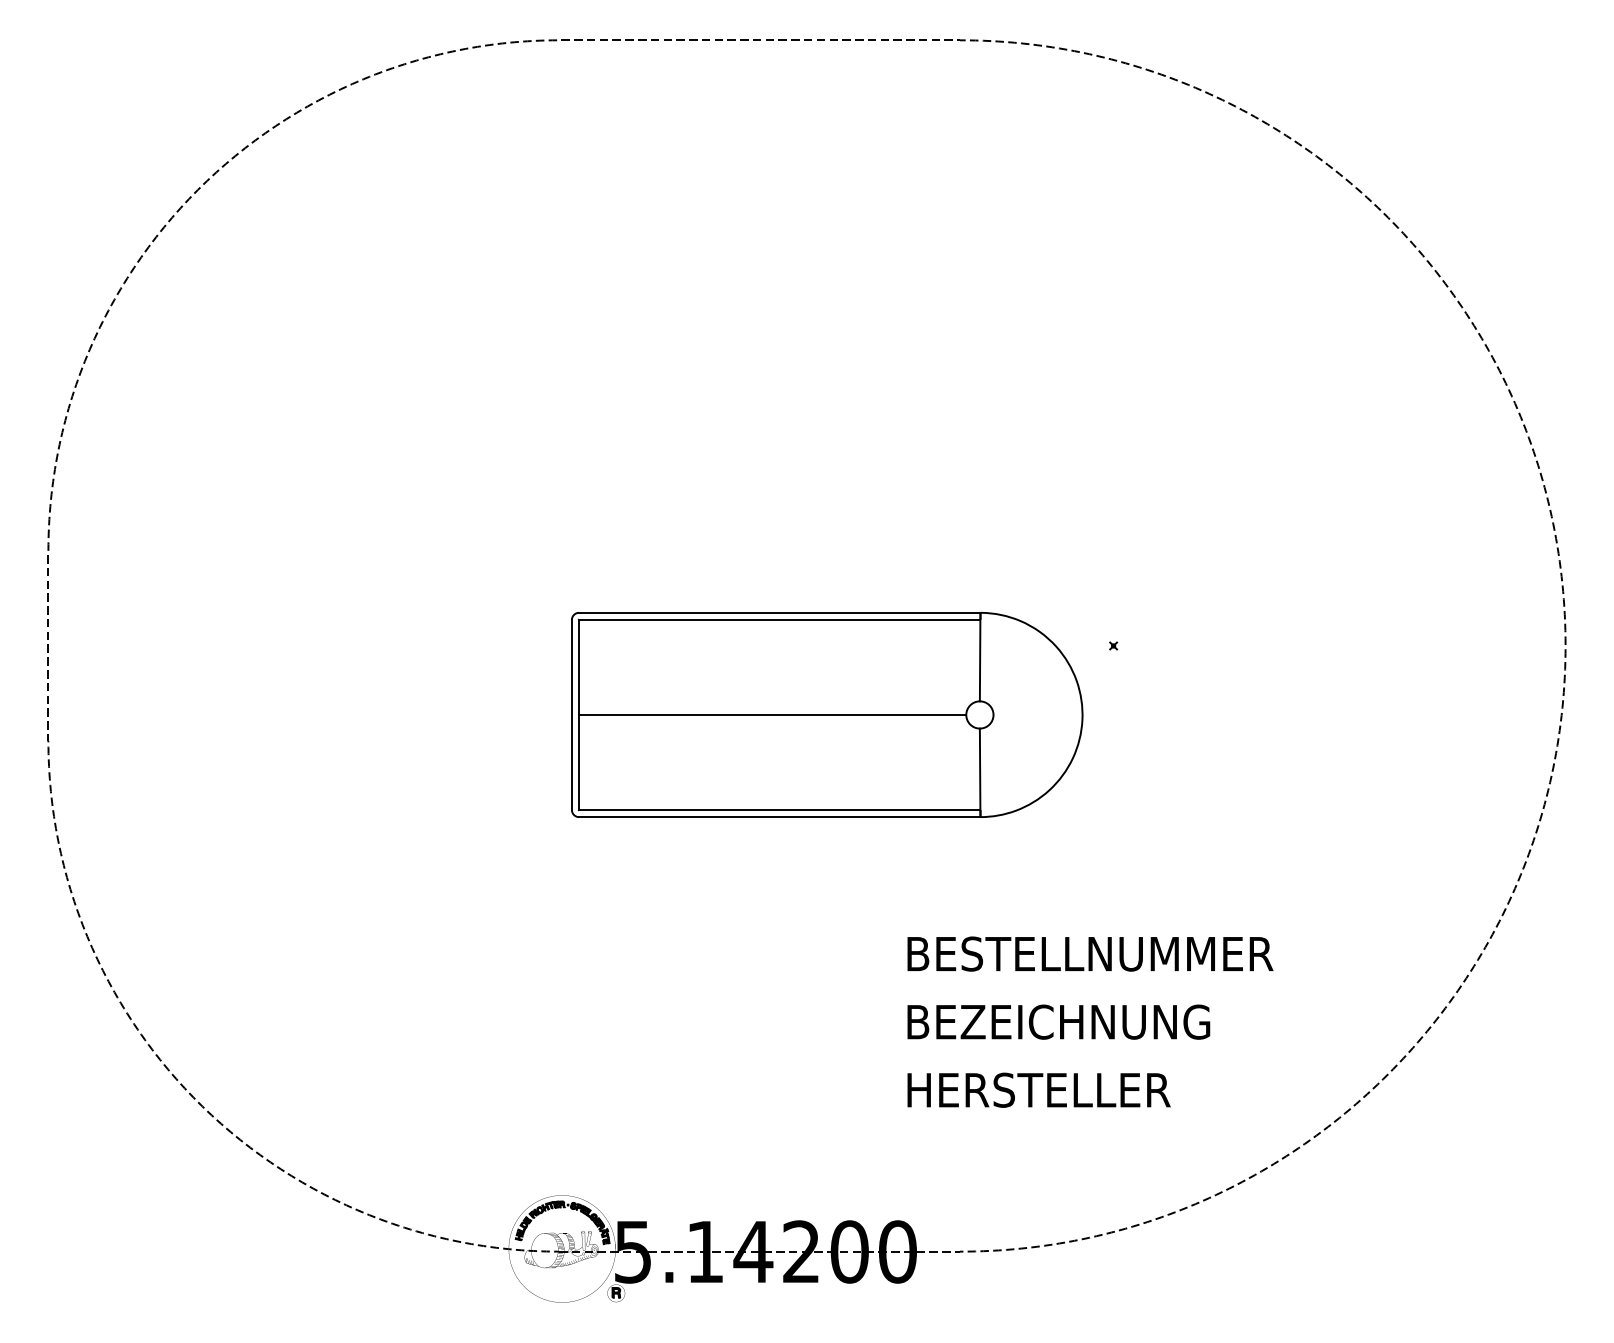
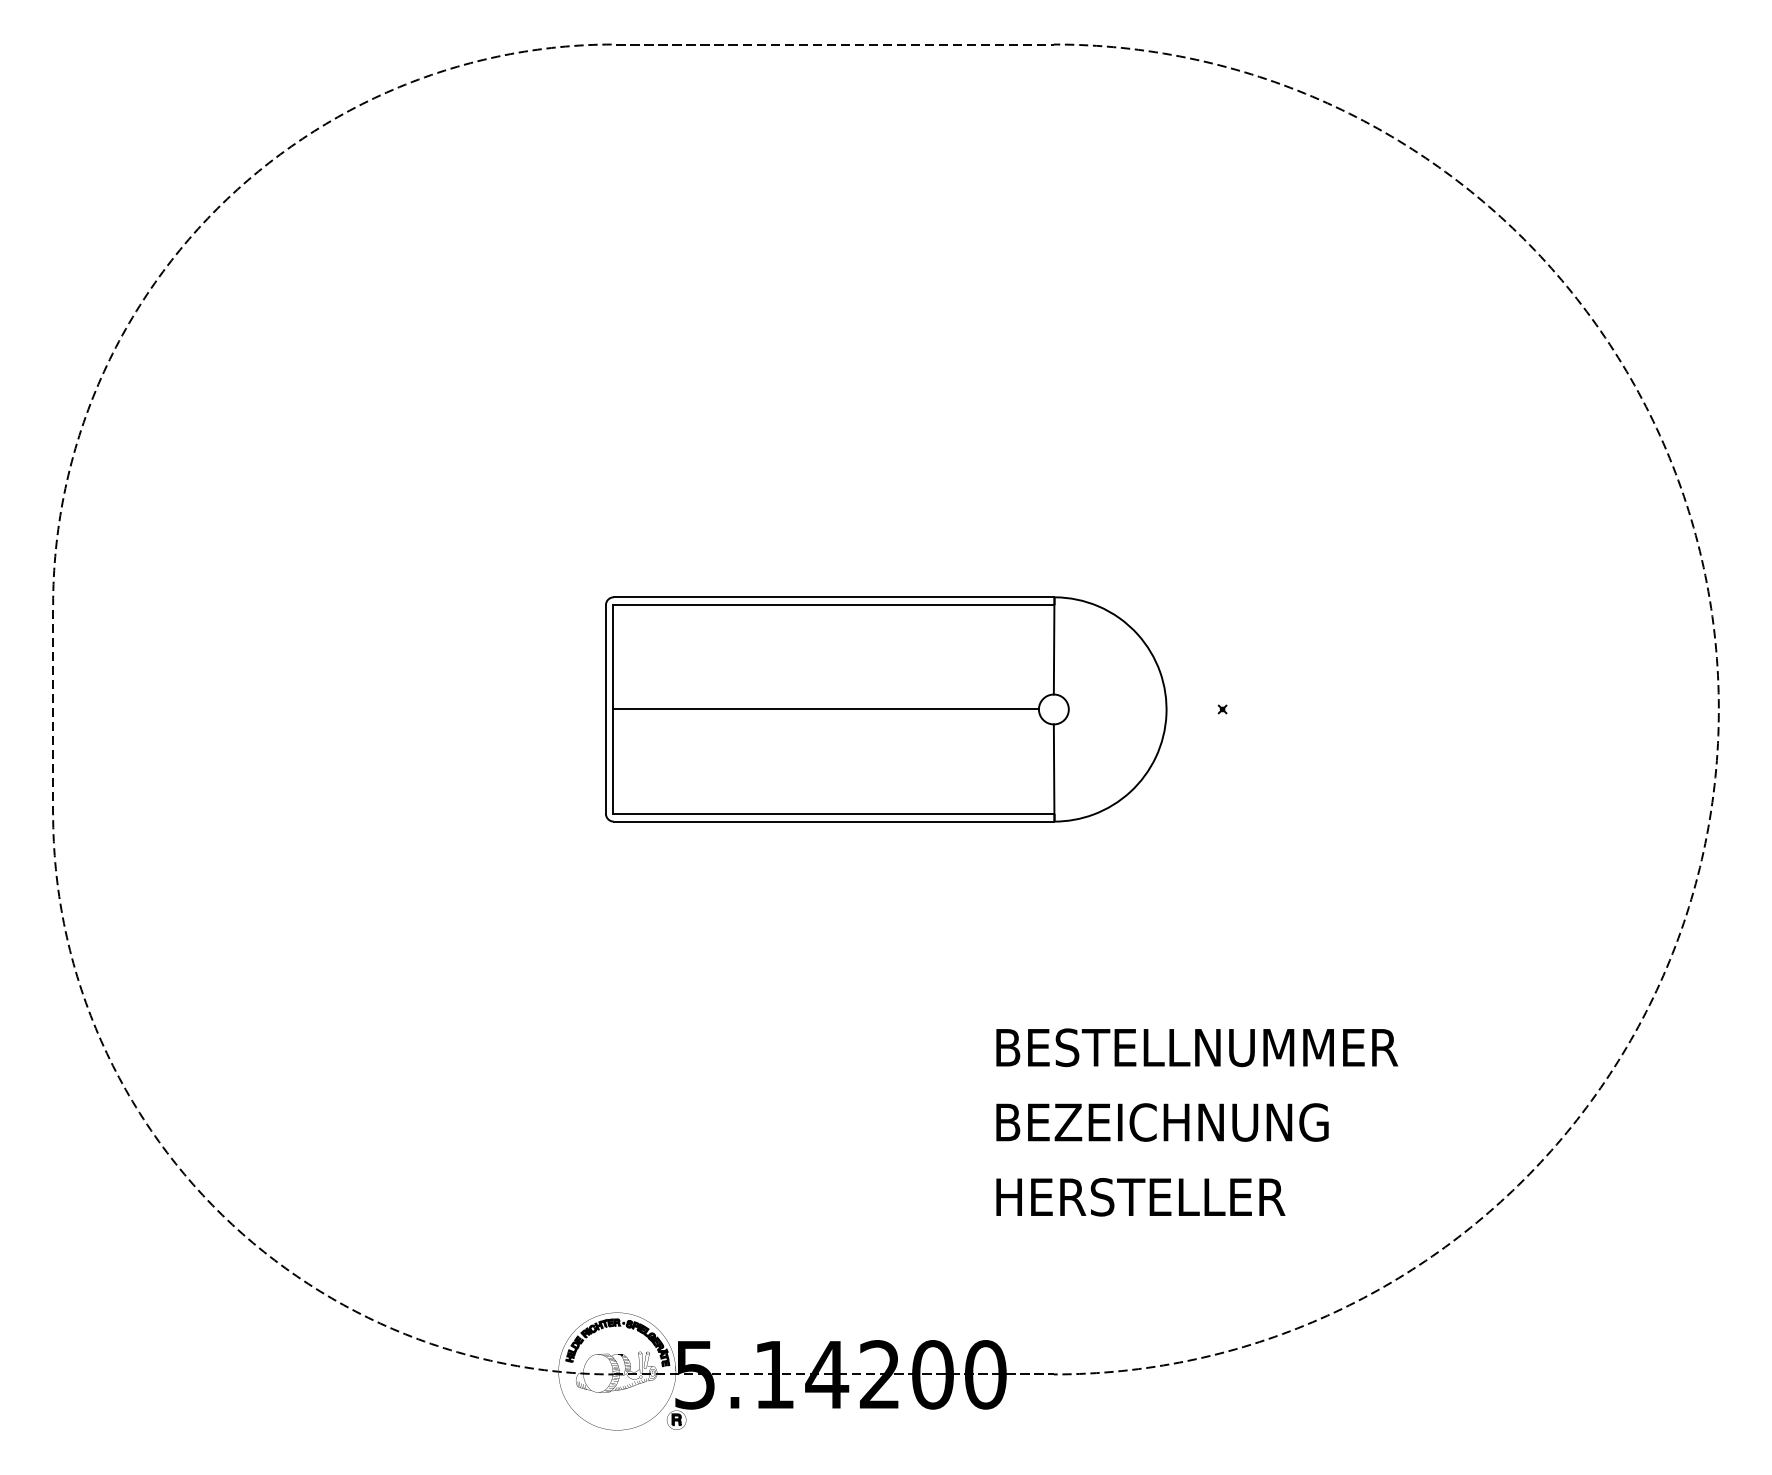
part: (827, 714) -> (886, 708), moved

